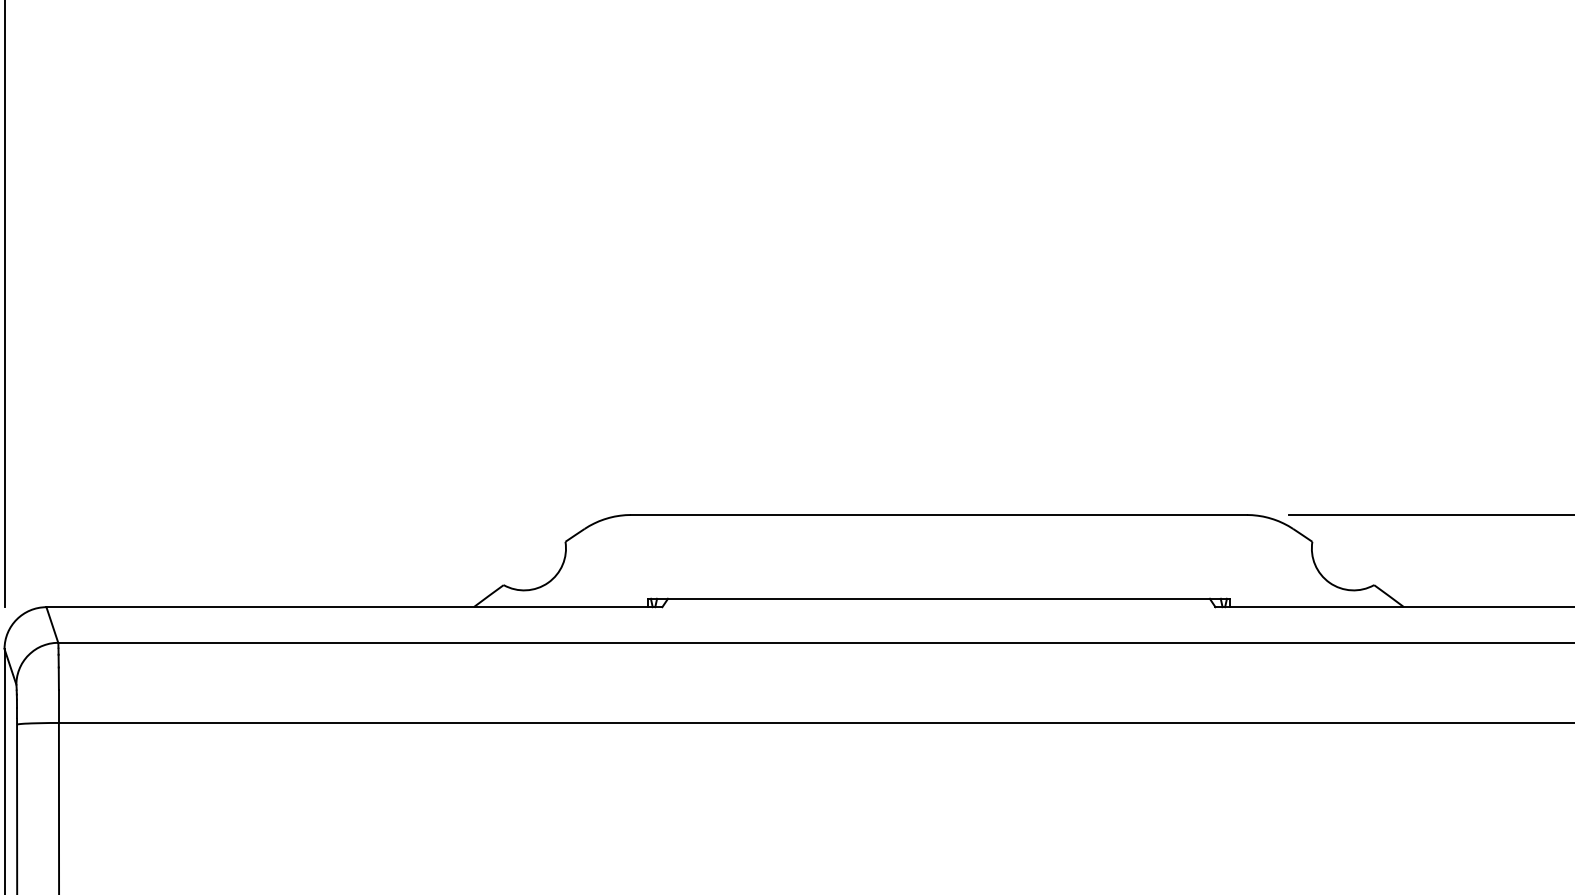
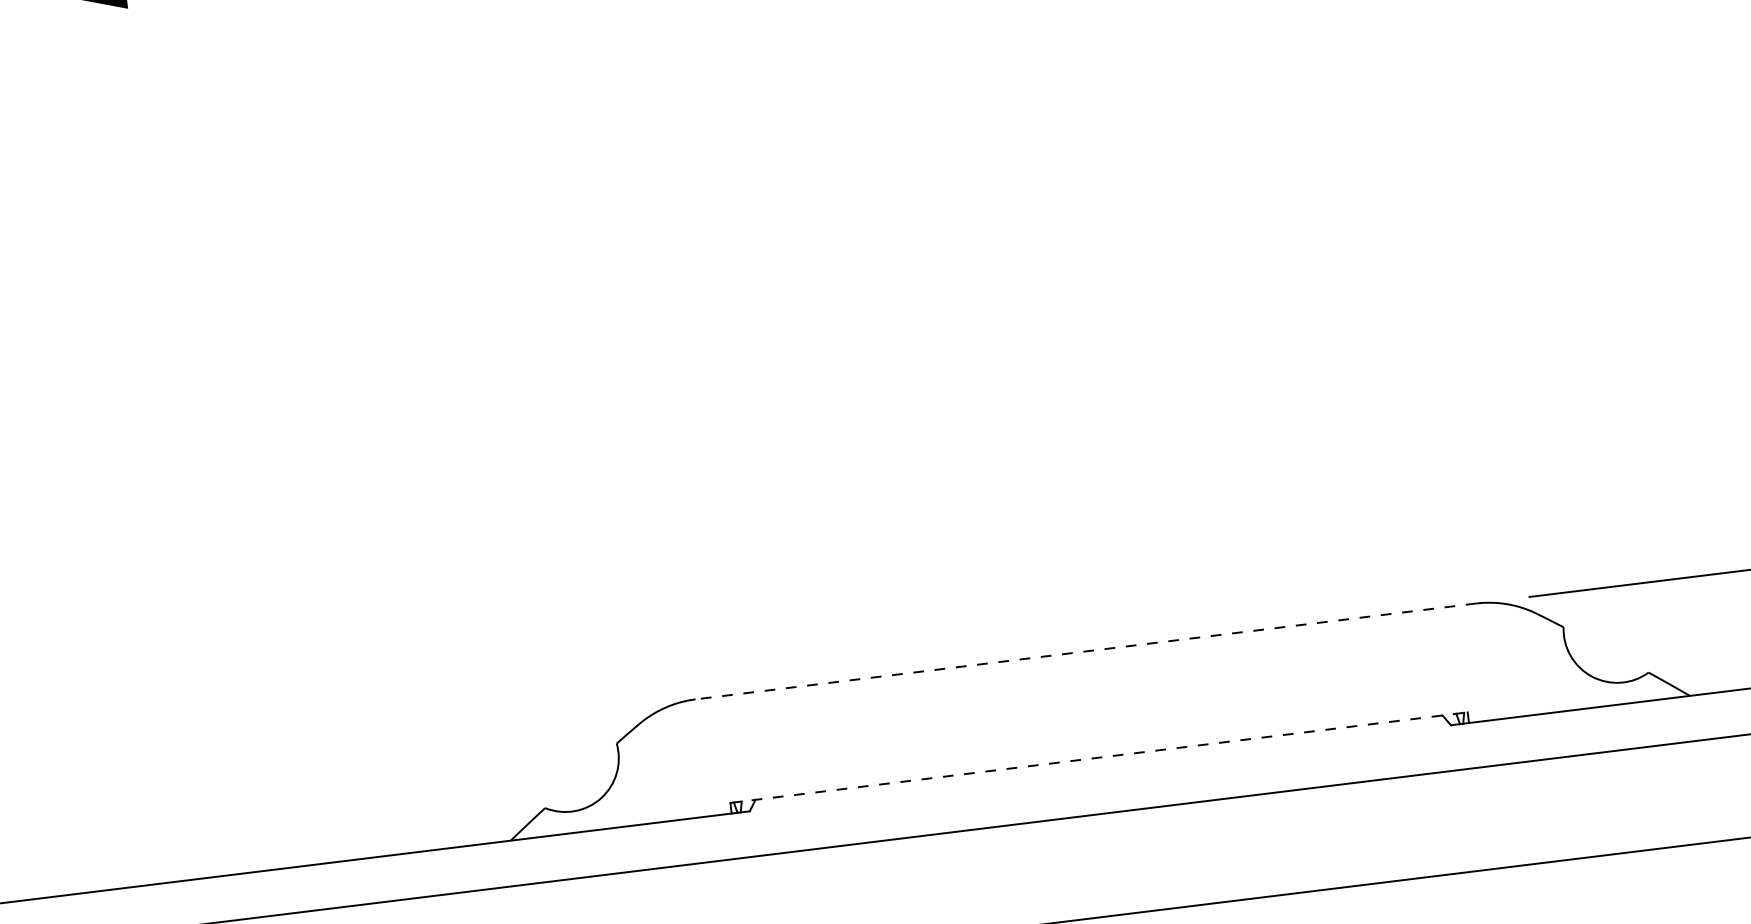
line: (938, 514) -> (1085, 650), solid -> dashed
line: (938, 598) -> (1098, 757), solid -> dashed

